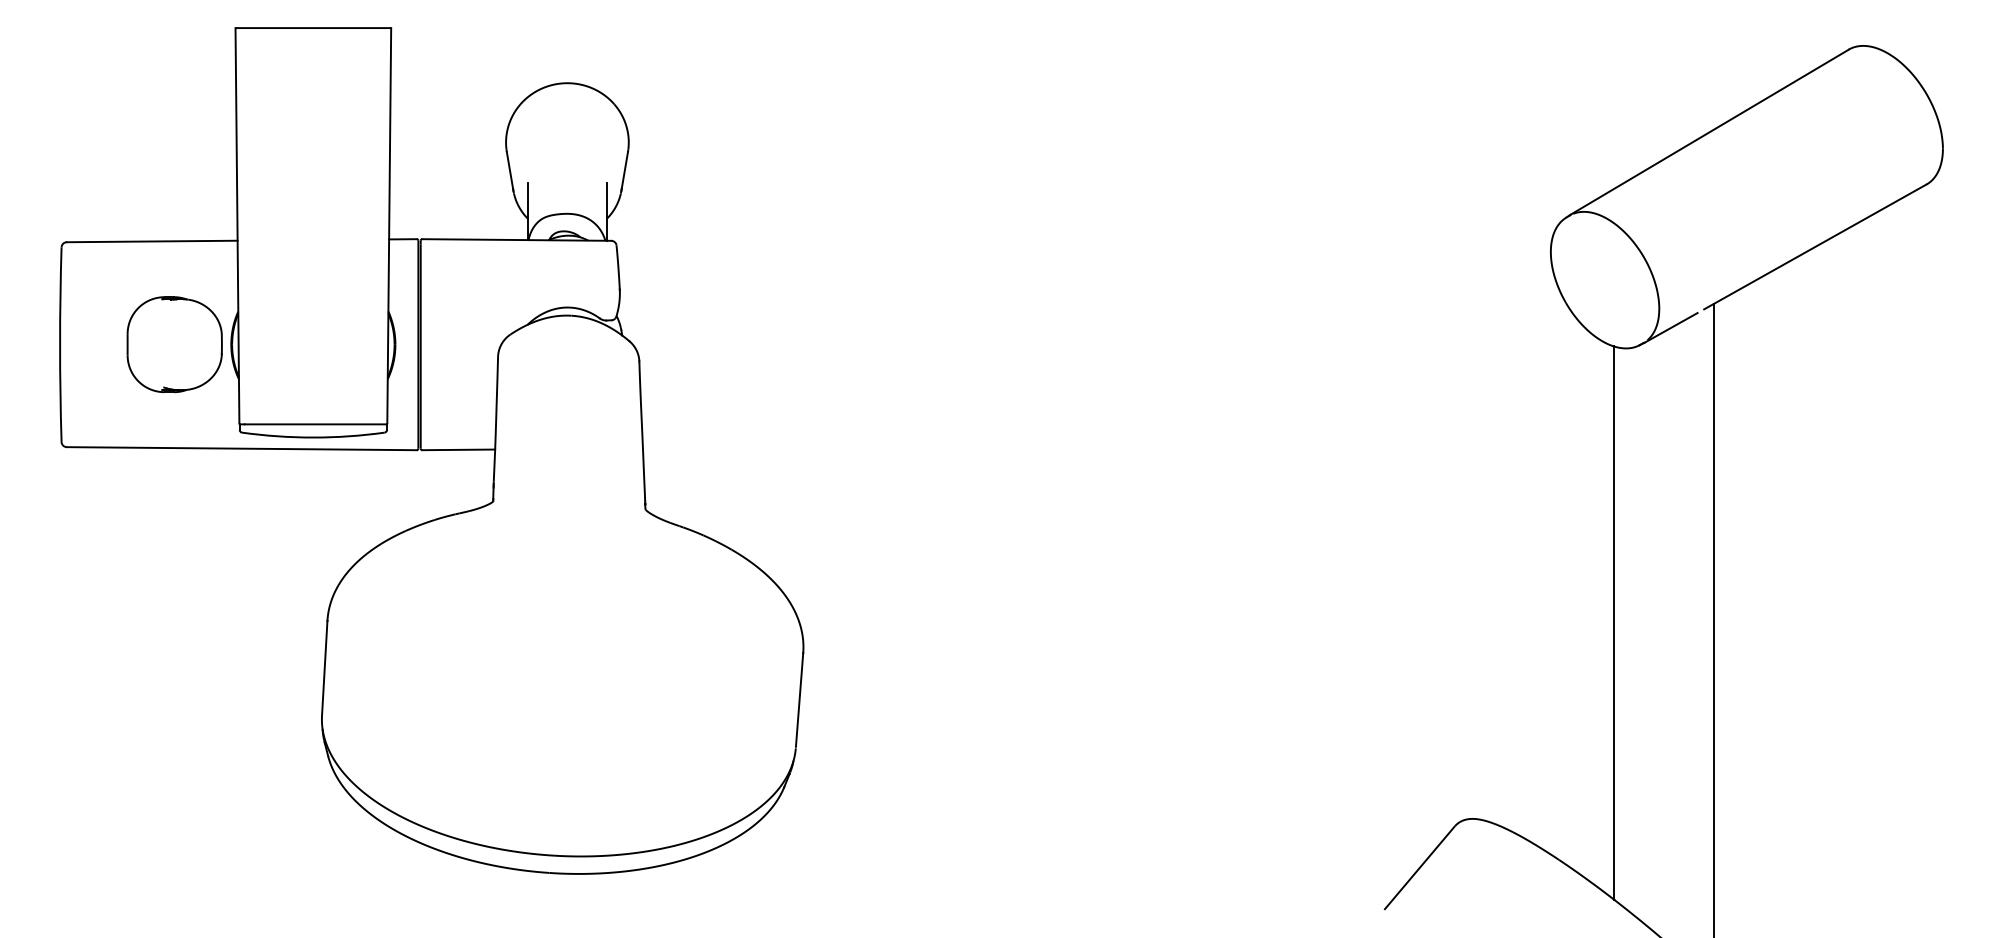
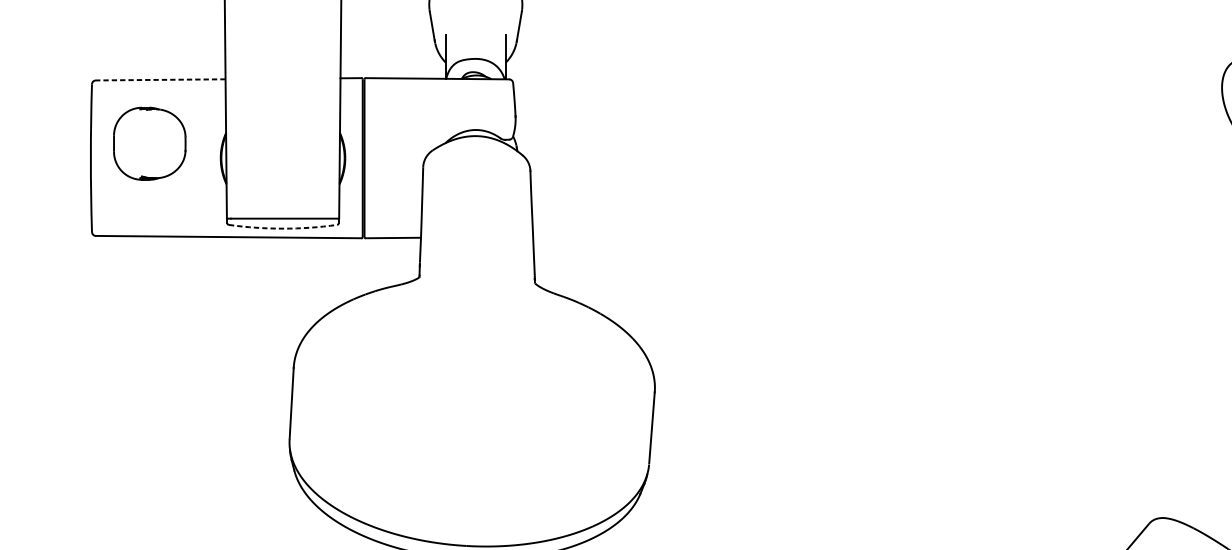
line: (151, 241) -> (160, 79), solid -> dashed
part: (174, 344) -> (149, 143), moved
arc: (313, 437) -> (283, 228), solid -> dashed

